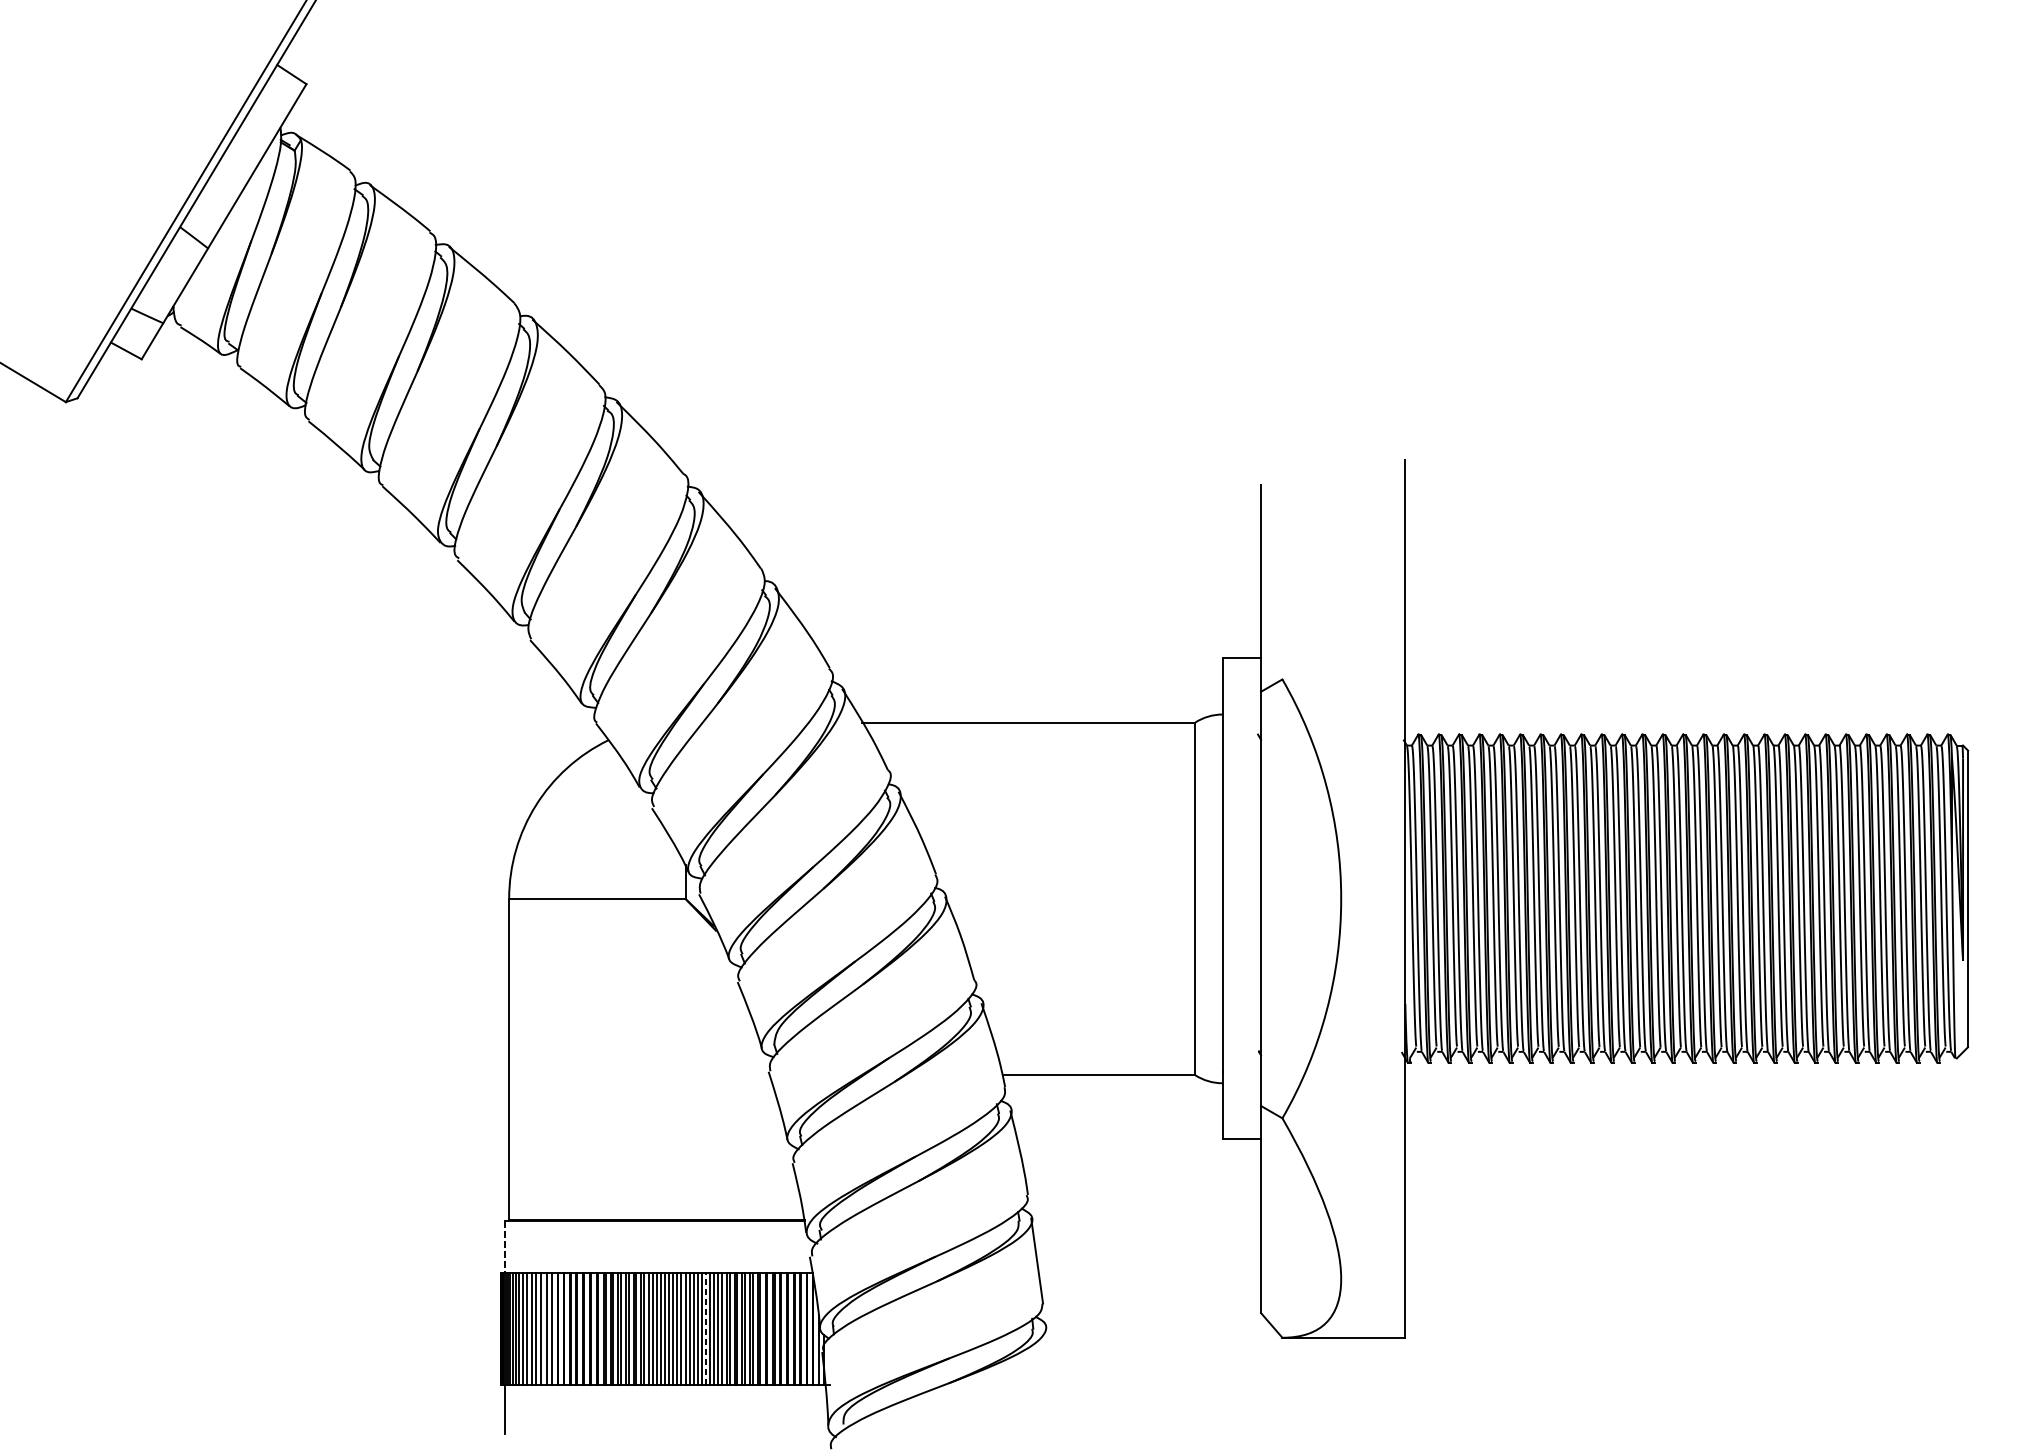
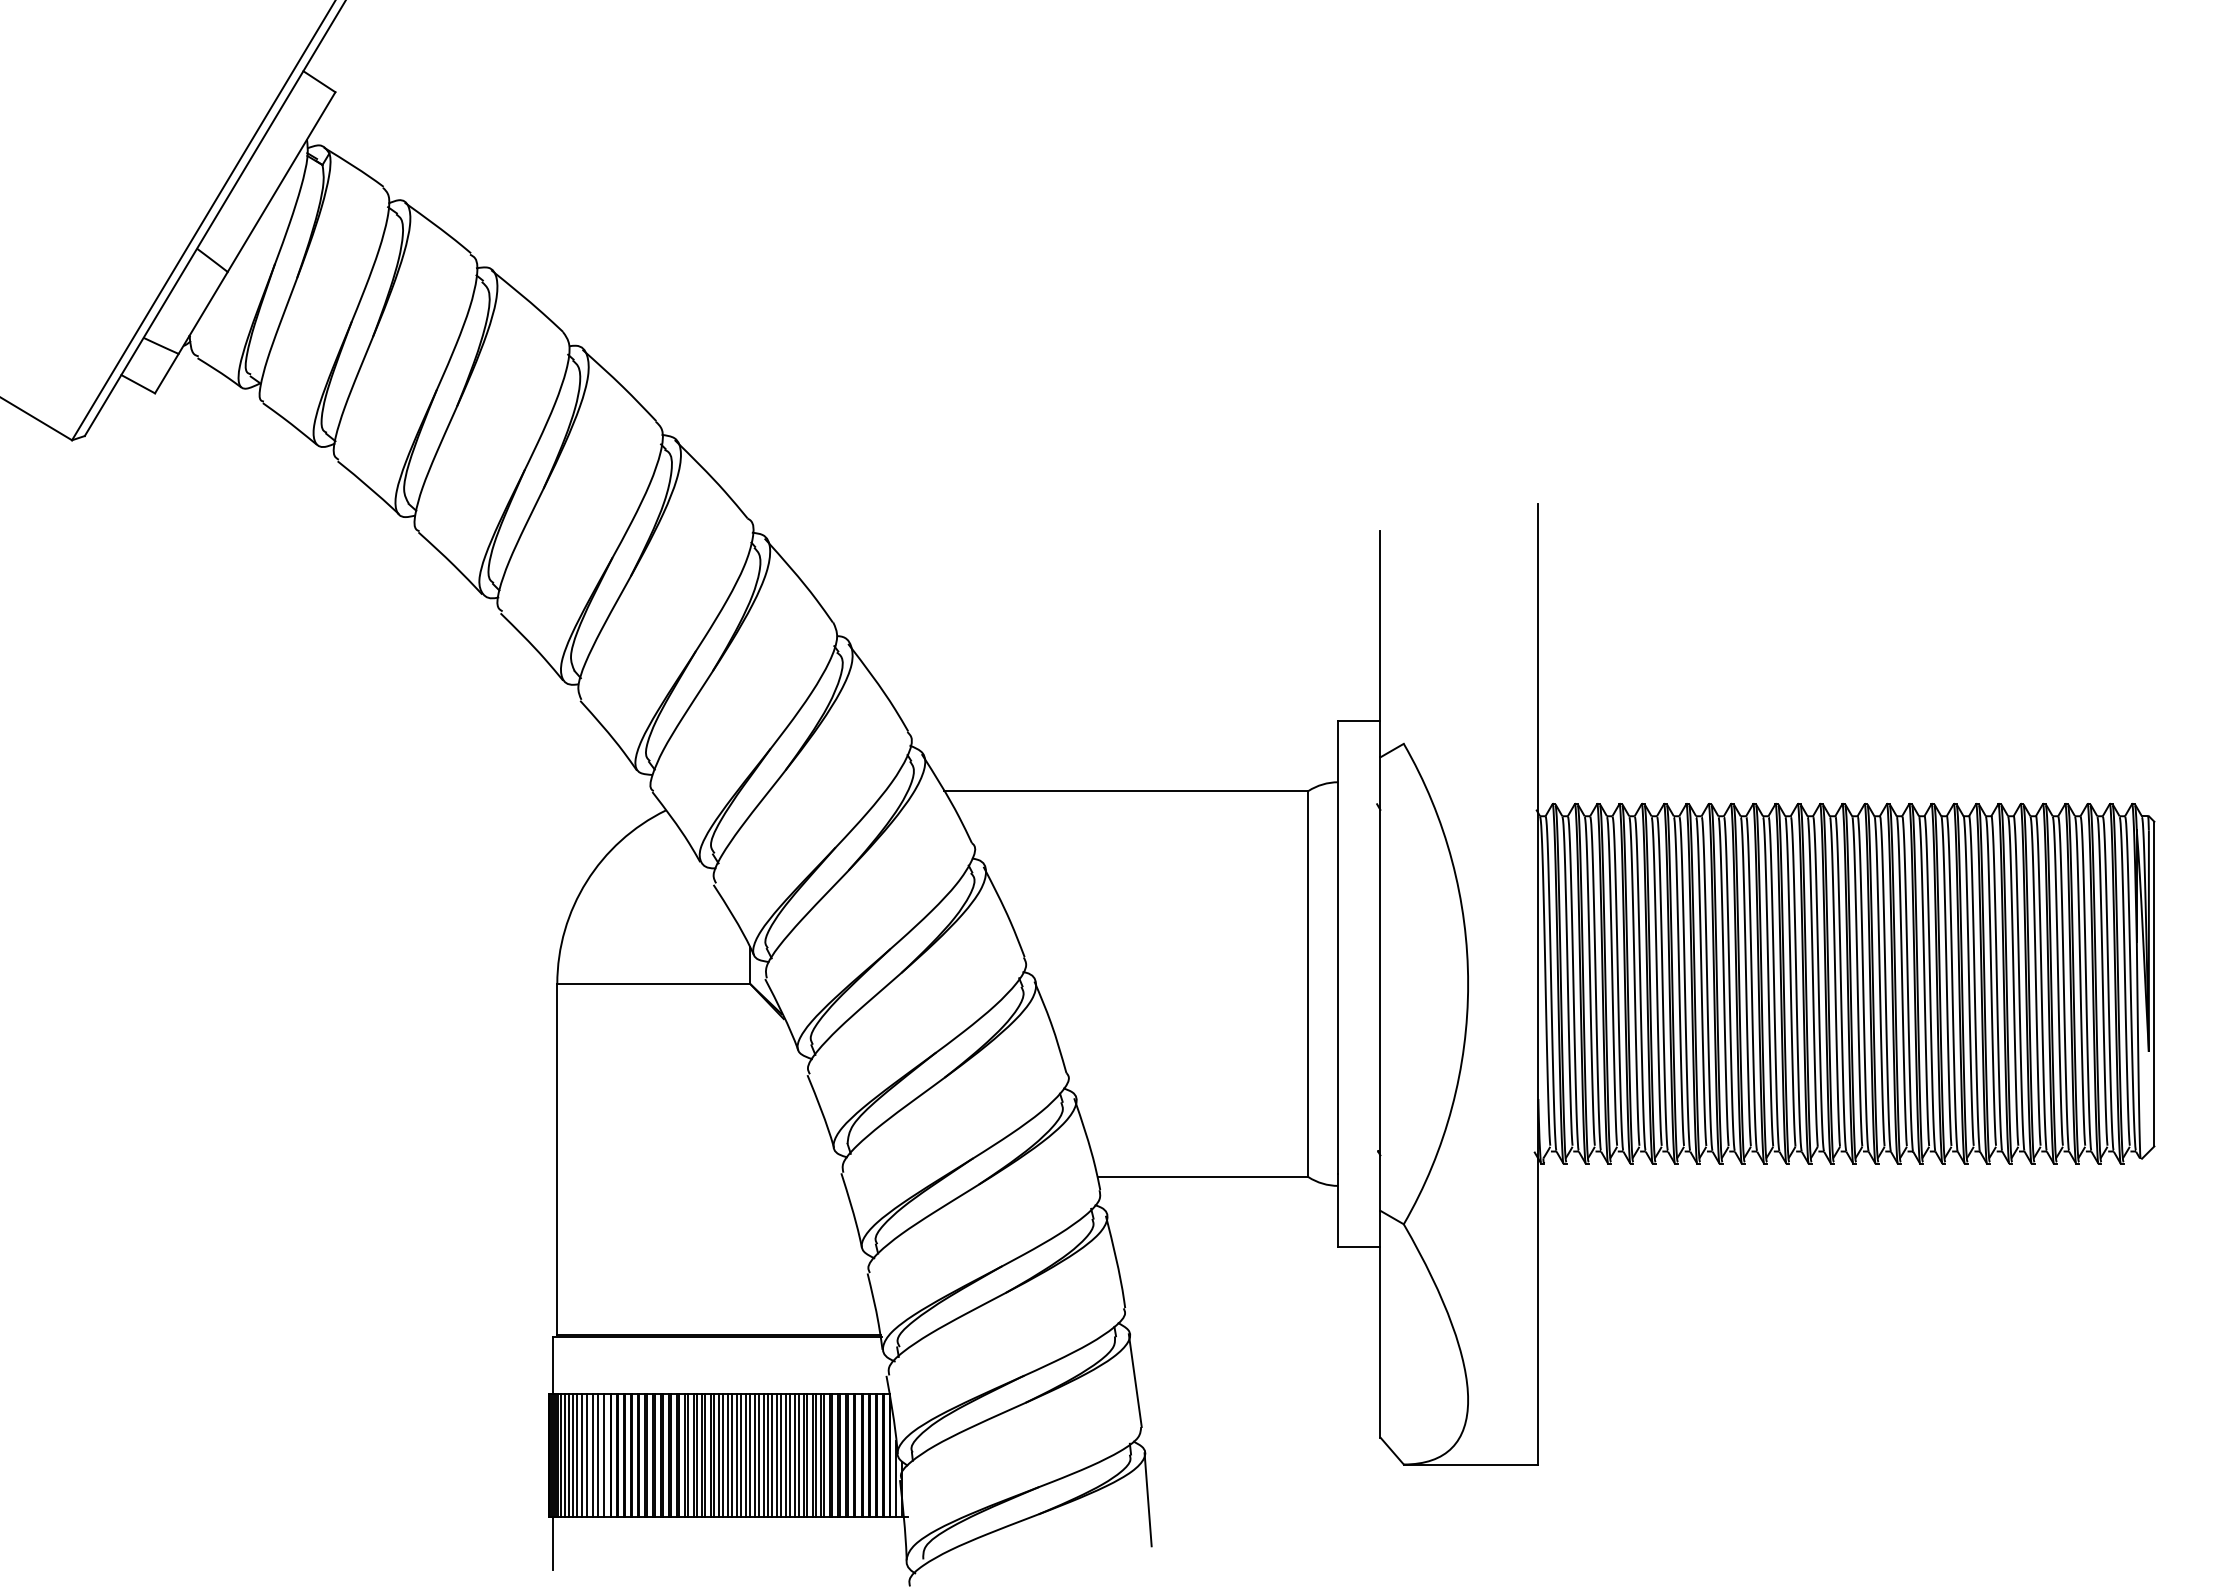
line: (504, 1247) -> (552, 1365), dashed -> solid
line: (705, 1328) -> (772, 1454), dashed -> solid
line: (1048, 1369) -> (1147, 1499), added

